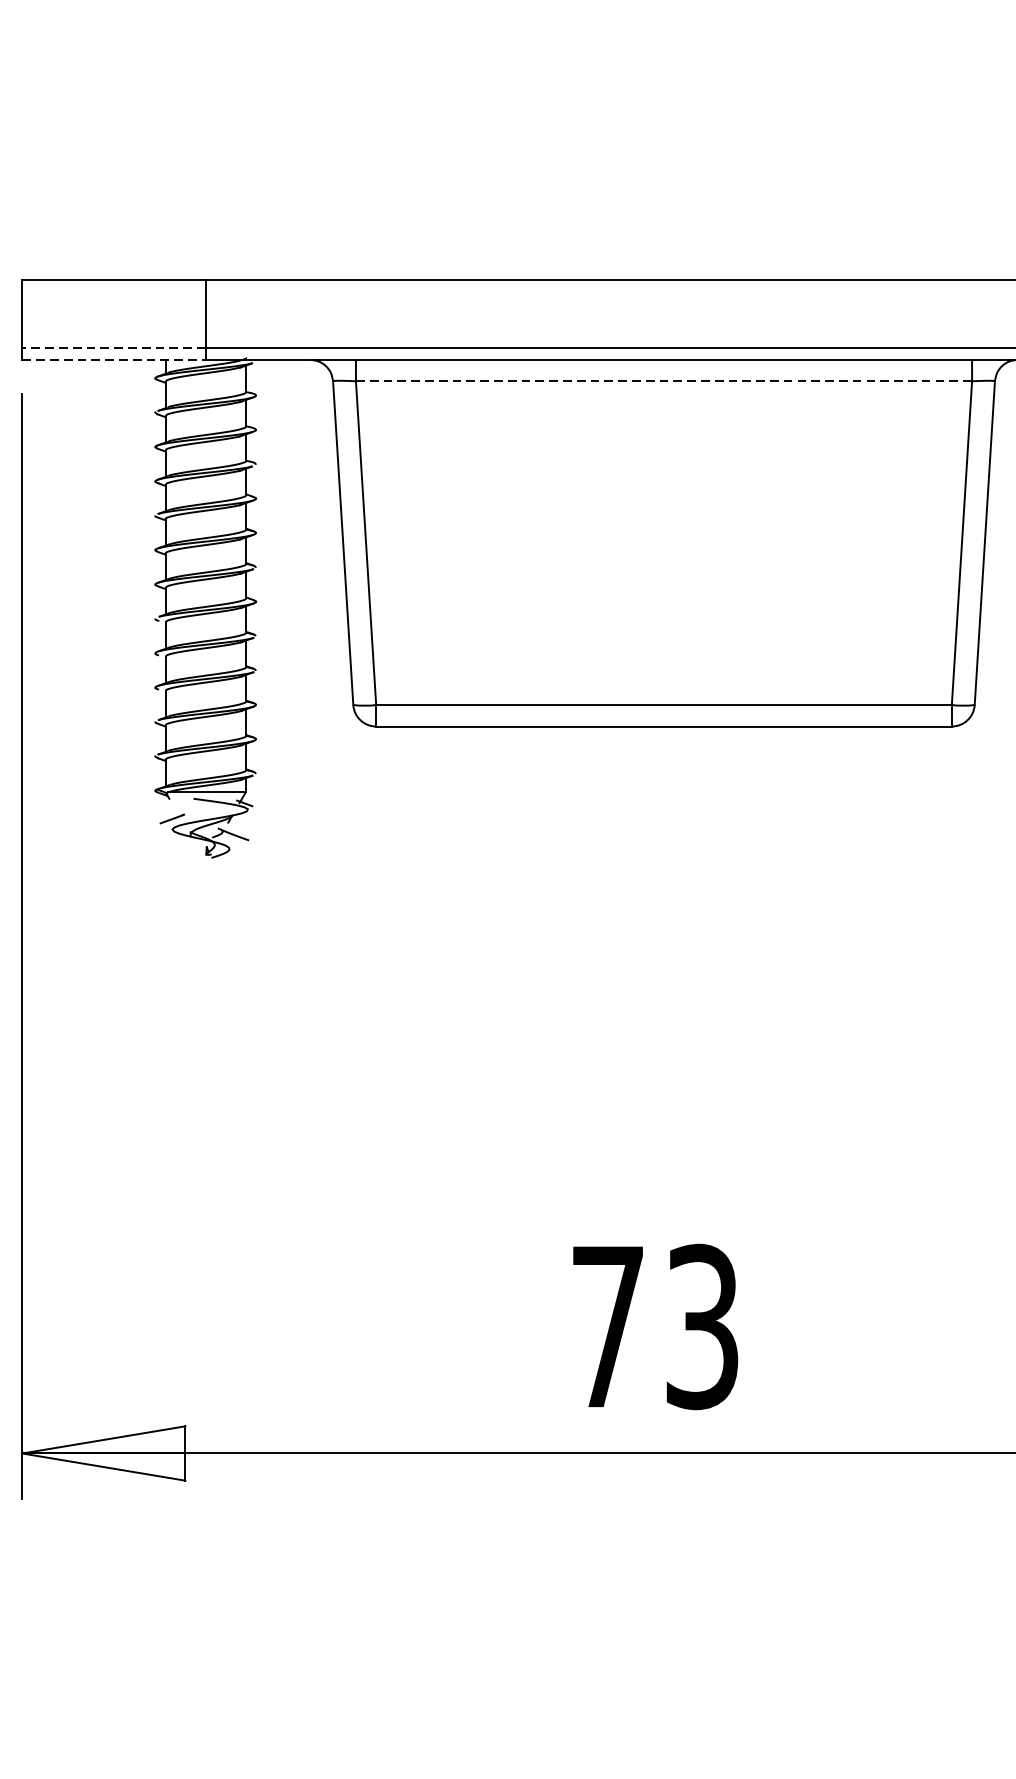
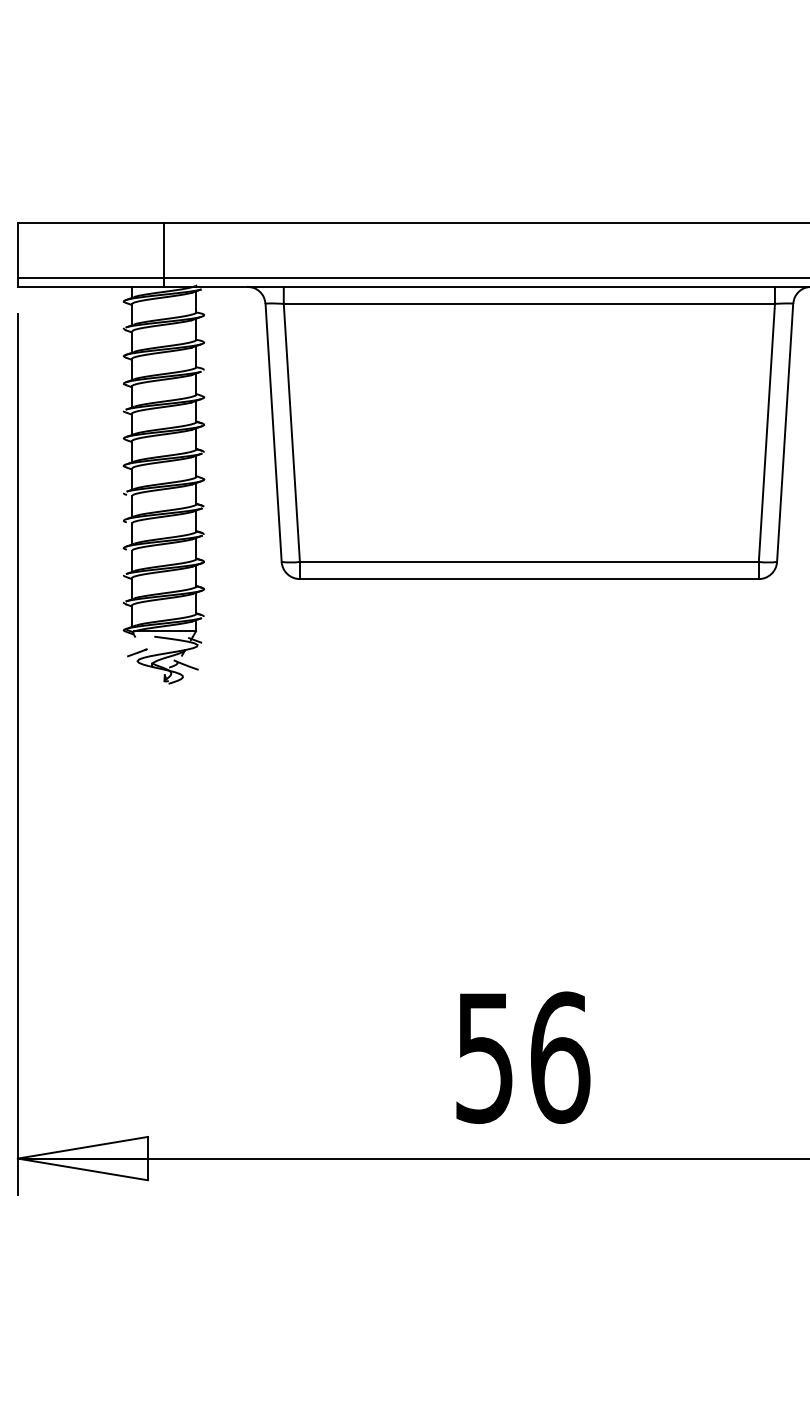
line: (113, 348) -> (90, 277), dashed -> solid
line: (114, 359) -> (91, 286), dashed -> solid
line: (664, 380) -> (529, 303), dashed -> solid
text: (656, 1326) -> (523, 1057), 73 -> 56

